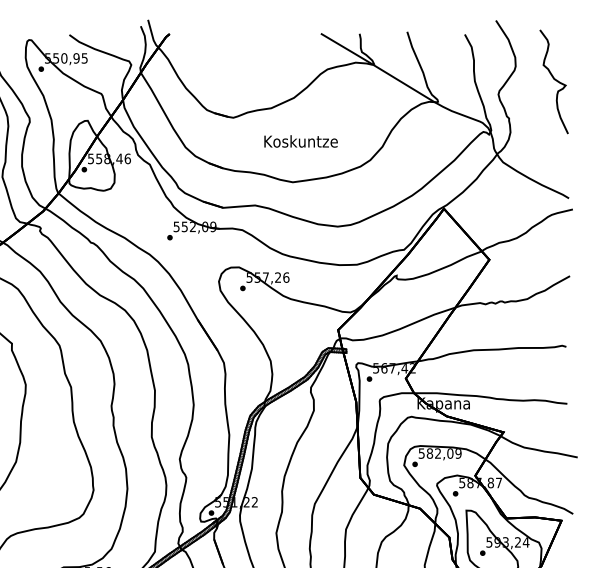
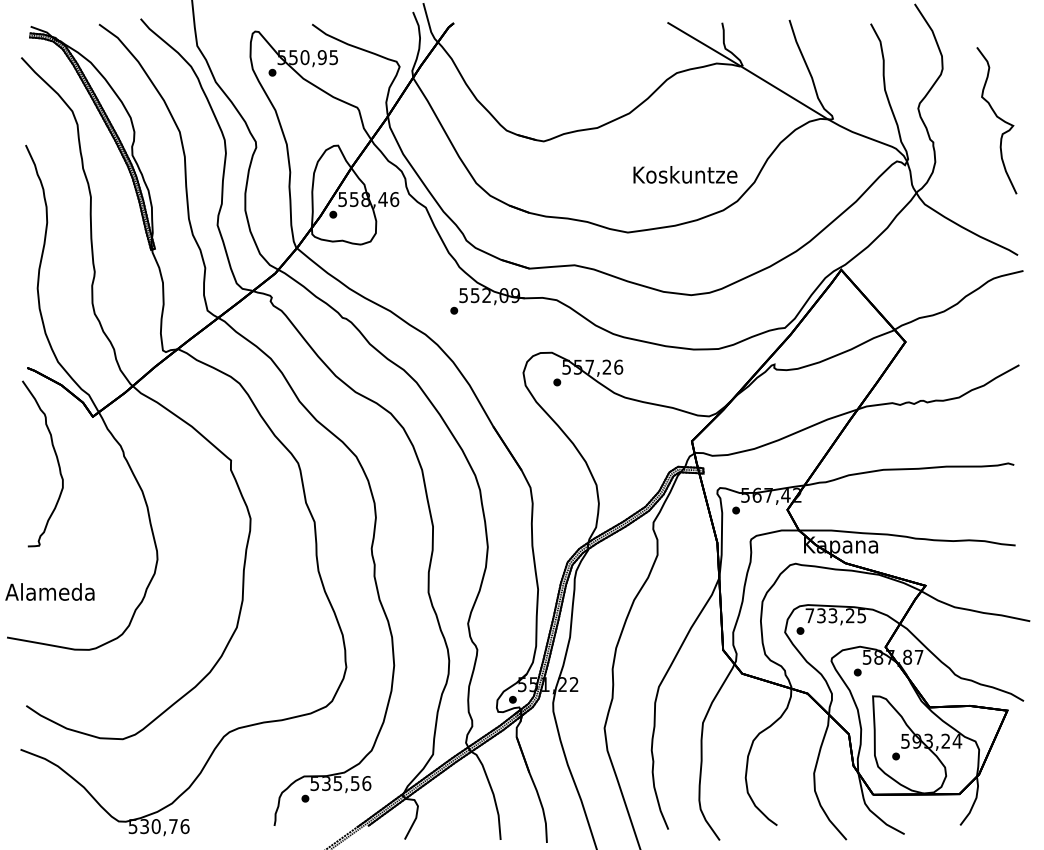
curve: (555, 80) -> (998, 118), moved
text: (301, 141) -> (685, 174), moved
text: (439, 453) -> (835, 615), 582,09 -> 733,25

